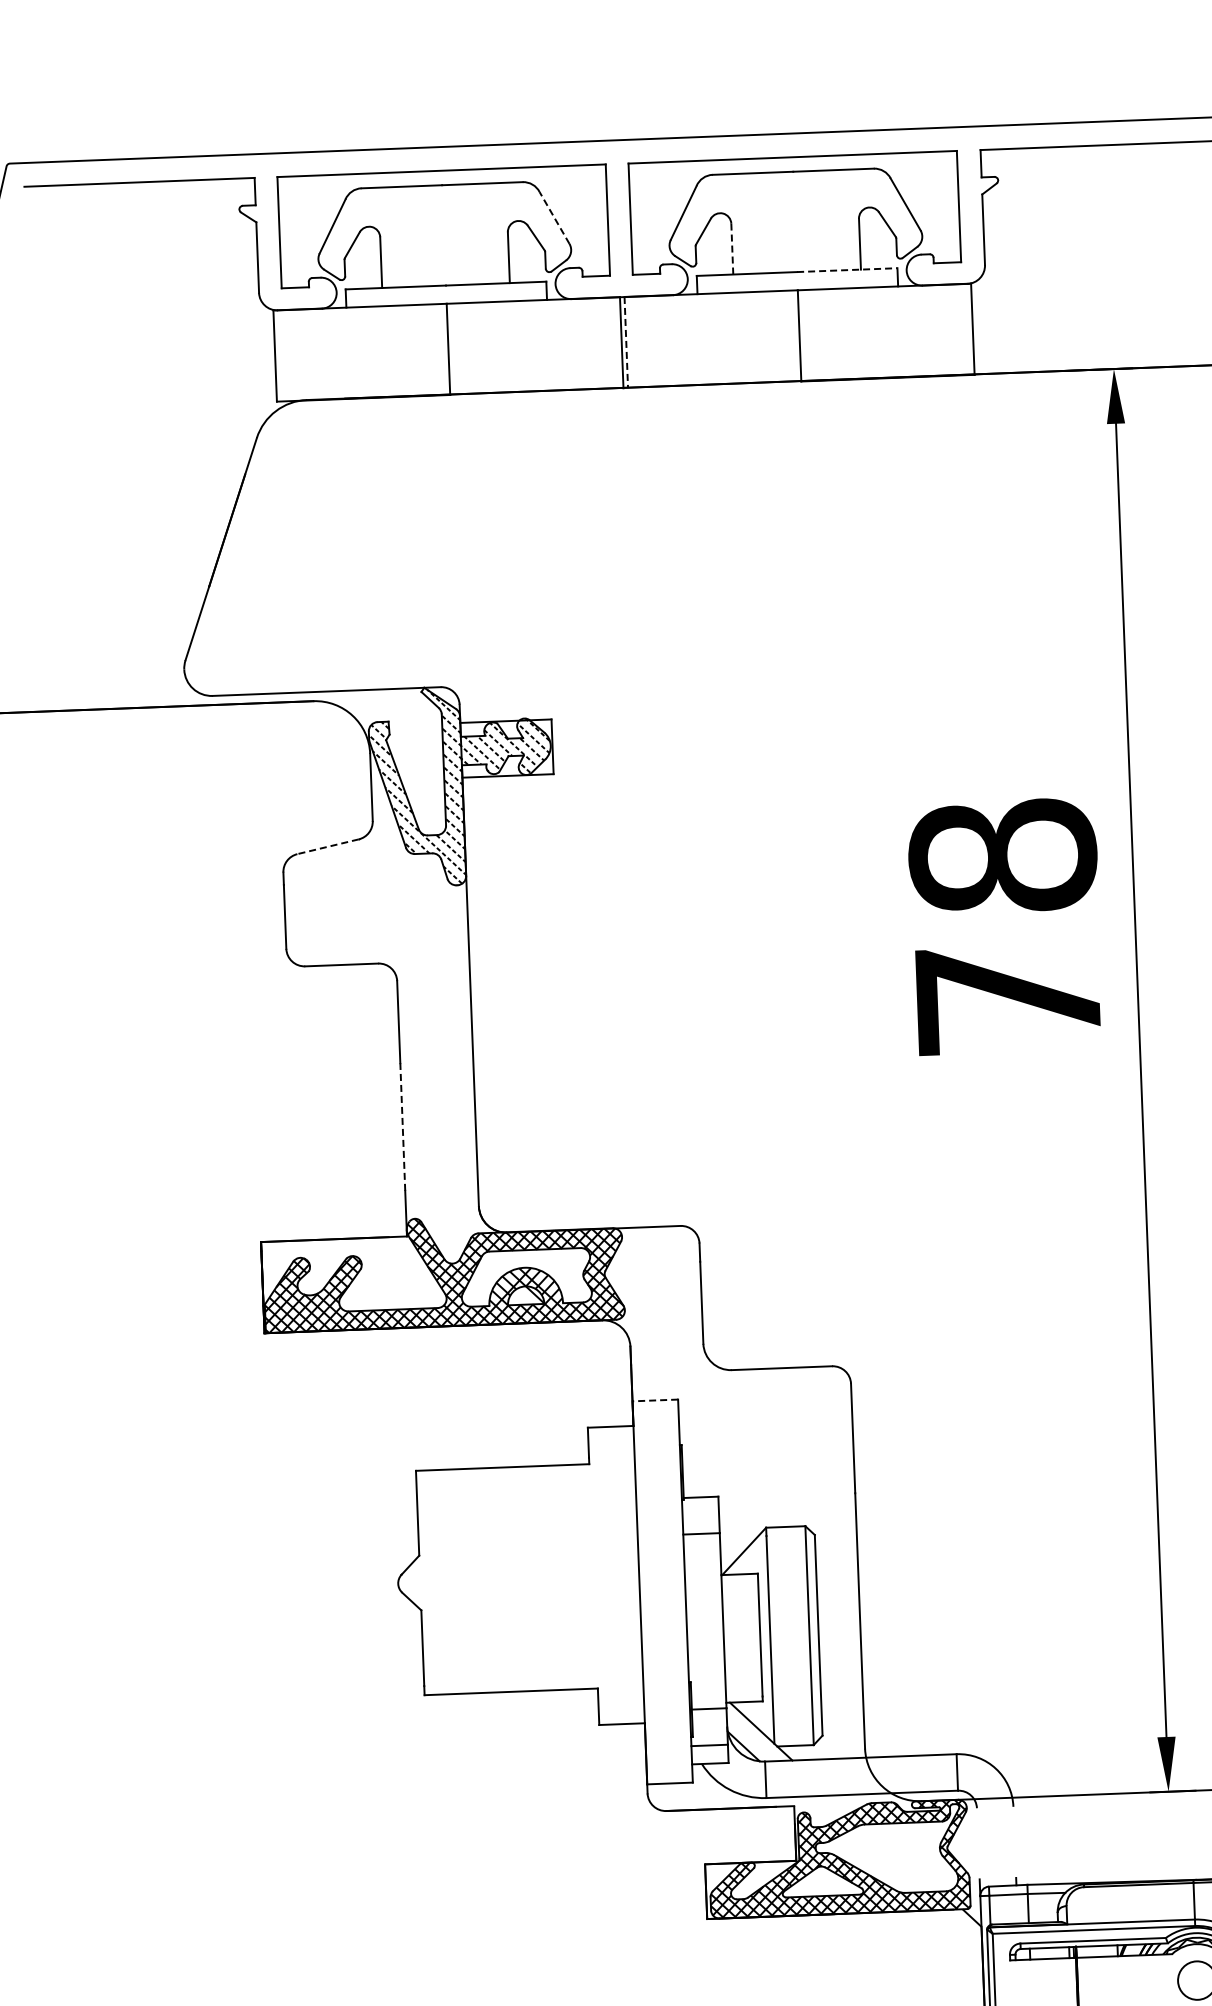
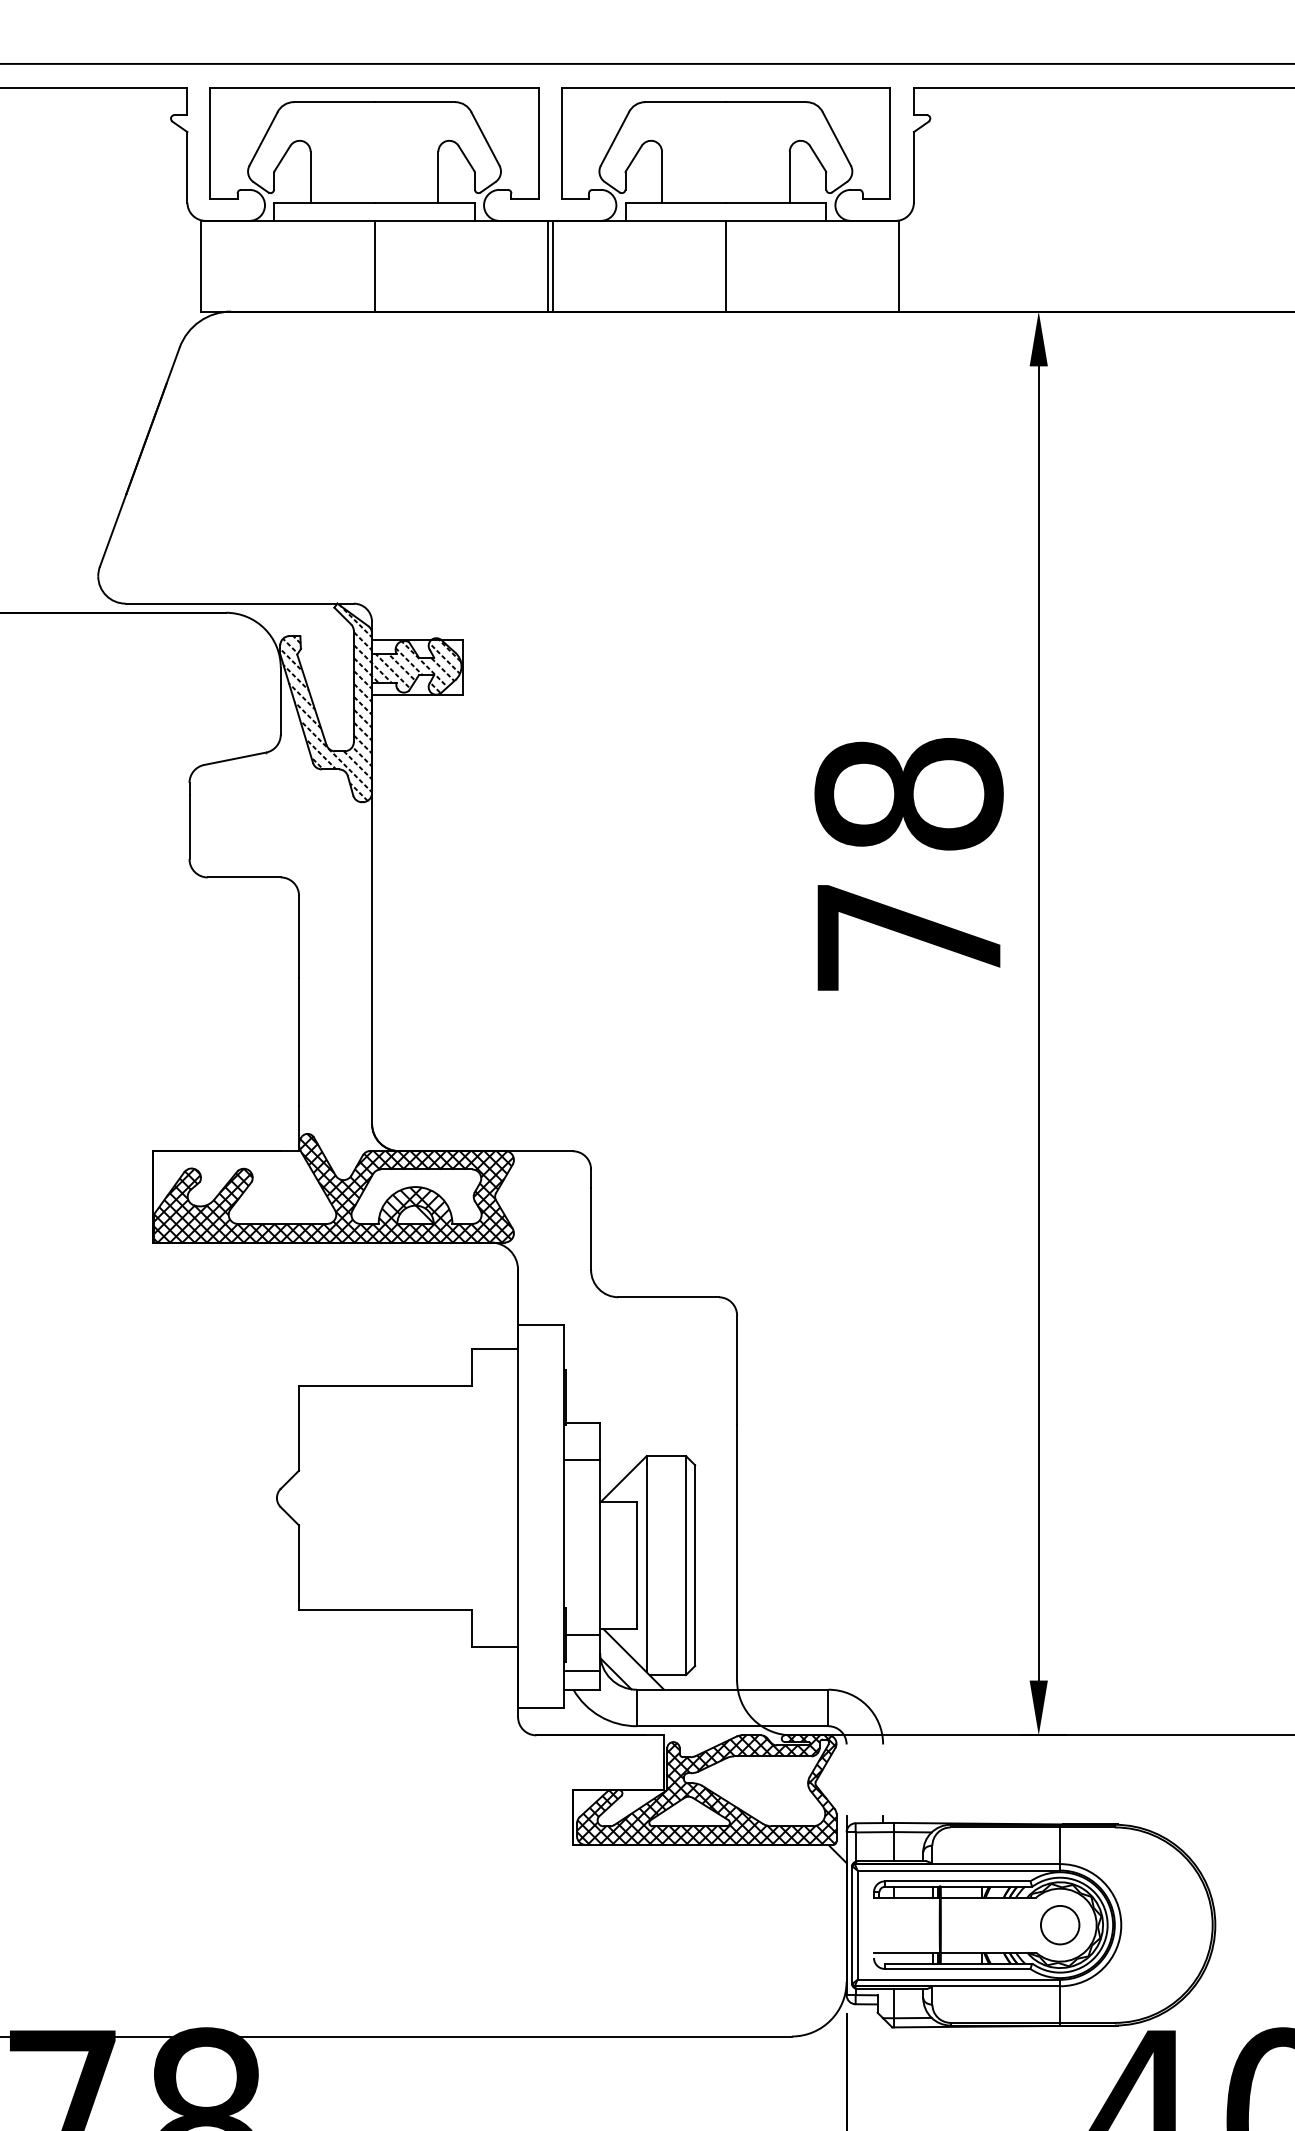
line: (554, 218) -> (485, 139), dashed -> solid
line: (732, 248) -> (662, 176), dashed -> solid
line: (847, 270) -> (776, 202), dashed -> solid
line: (626, 342) -> (552, 266), dashed -> solid
line: (328, 846) -> (235, 758), dashed -> solid
line: (403, 1126) -> (299, 1041), dashed -> solid
line: (654, 1400) -> (540, 1324), dashed -> solid

